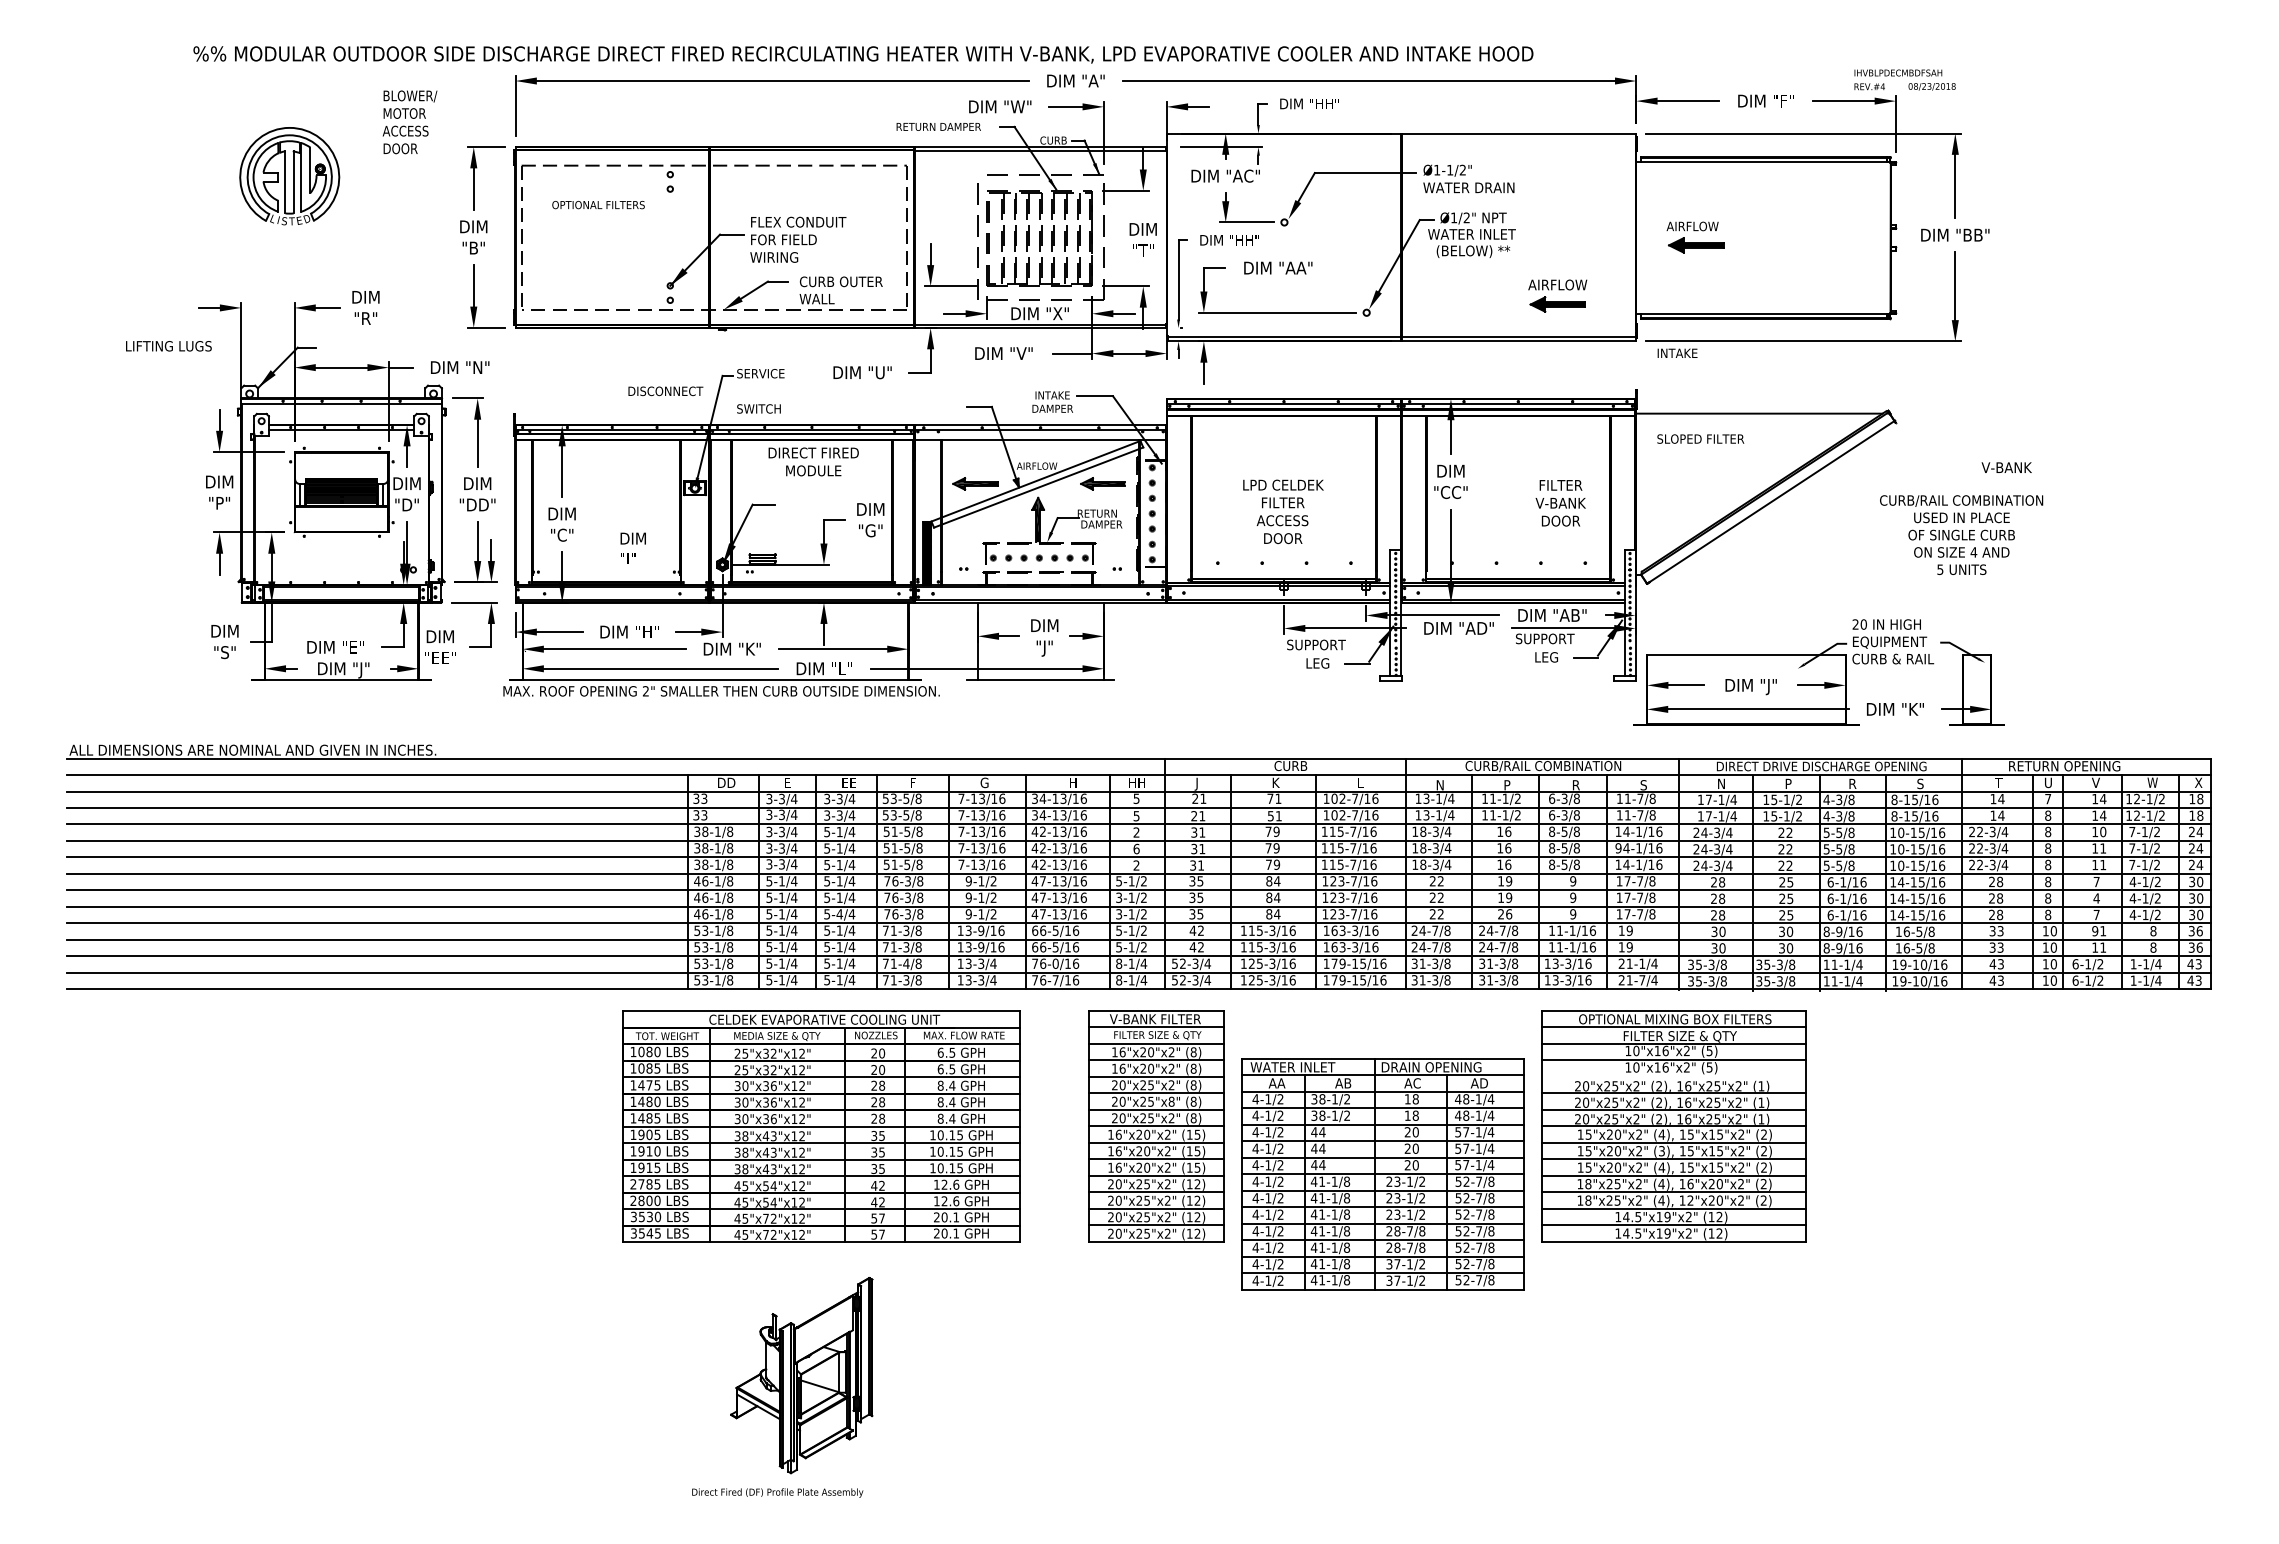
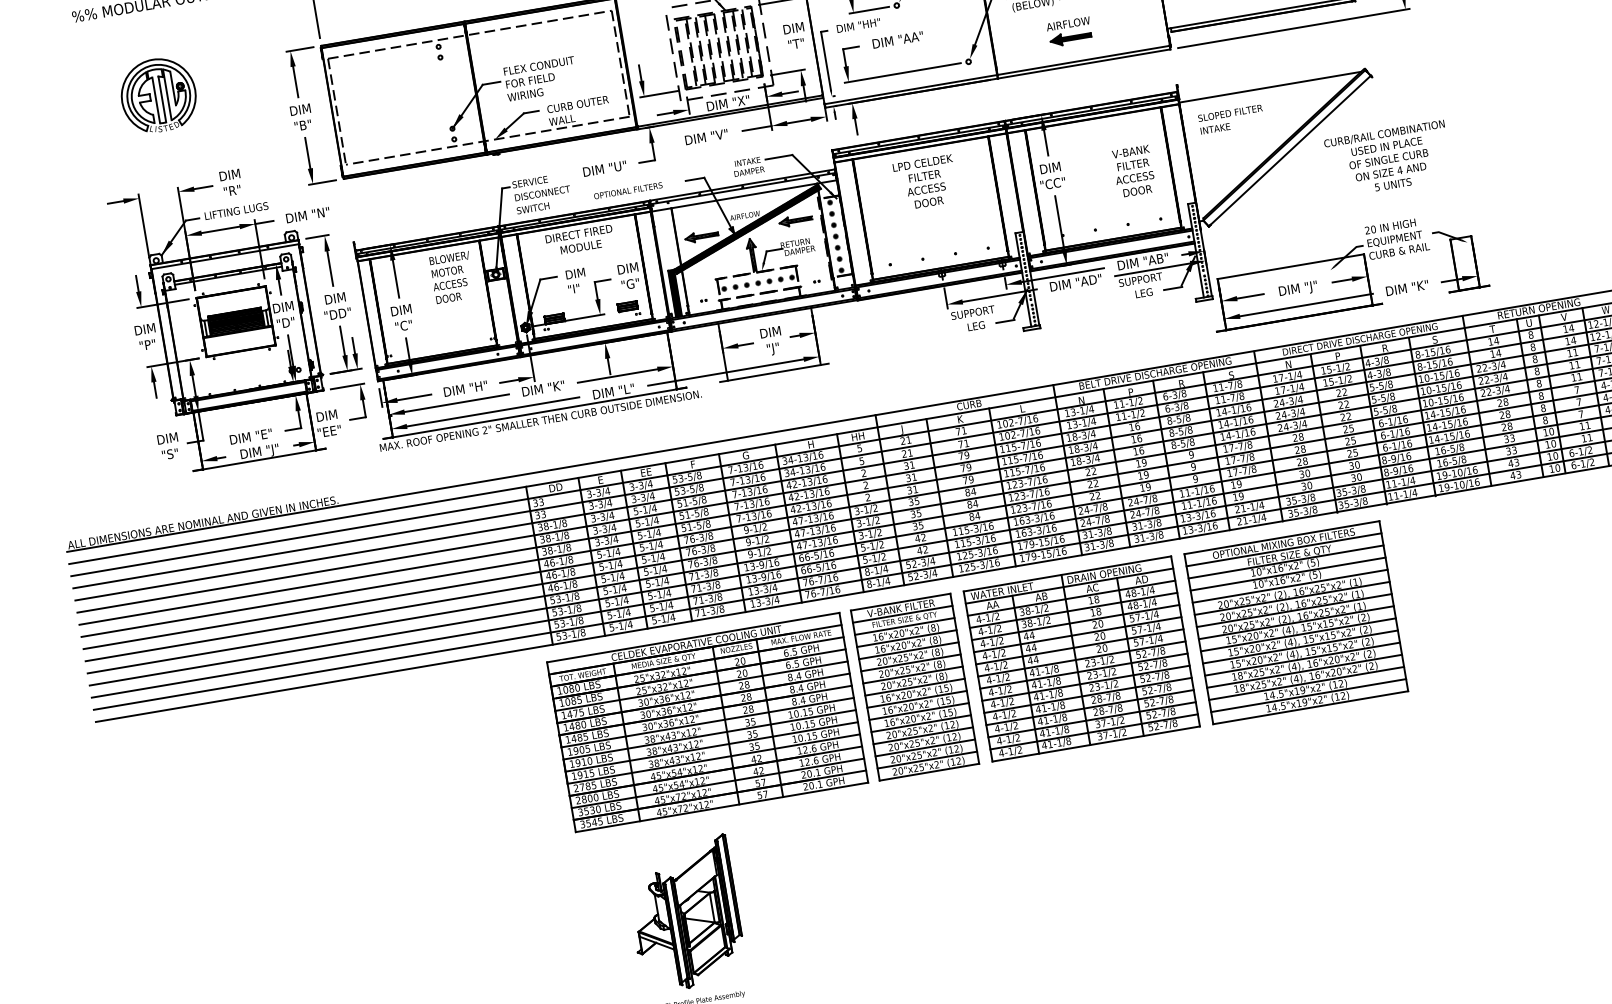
text: (409, 122) -> (452, 277), moved
text: (598, 205) -> (628, 191), moved
part: (1557, 295) -> (1069, 31), moved
text: (168, 346) -> (236, 211), moved
text: (1677, 352) -> (1215, 128), moved
text: (665, 391) -> (542, 193), moved
text: (2006, 467) -> (1130, 151), moved
hatch: (1037, 484) -> (747, 229), added
text: (1560, 502) -> (1134, 177), V-BANK -> ACCESS
text: (1283, 511) -> (926, 182), moved
text: (1961, 534) -> (1388, 158), moved
text: (632, 547) -> (575, 280), moved
part: (862, 563) -> (628, 309), added
text: (1543, 766) -> (1155, 373), CURB/RAIL COMBINATION -> BELT DRIVE DISCHARGE OPENING
text: (2048, 798) -> (1531, 334), 7 -> 8
text: (1270, 816) -> (960, 444), 51 -> 71
text: (2103, 831) -> (1575, 352), 10 -> 11
text: (1136, 848) -> (865, 484), 6 -> 2
text: (1618, 848) -> (1220, 424), 94-1/16 -> 14-1/16
text: (1118, 880) -> (856, 510), 5-1/2 -> 3-1/2
text: (2096, 898) -> (1578, 402), 4 -> 7
text: (839, 914) -> (655, 570), 5-4/4 -> 5-1/4
text: (1505, 914) -> (1145, 487), 26 -> 19
text: (2095, 931) -> (1582, 426), 91 -> 11
text: (906, 963) -> (710, 598), 71-4/8 -> 71-3/8
text: (1055, 963) -> (820, 579), 76-0/16 -> 76-7/16
text: (1642, 980) -> (1254, 519), 21-7/4 -> 21-1/4
line: (1673, 1076) -> (1289, 585), added
text: (1171, 1101) -> (923, 666), 20"x25"x8" -> 20"x25"x2"
part: (821, 1126) -> (707, 722), moved
text: (1661, 1151) -> (1290, 642), (3), -> (4),
part: (1382, 1174) -> (1081, 659), moved
text: (1690, 1200) -> (1317, 675), 12"x20"x2" -> 16"x20"x2"

